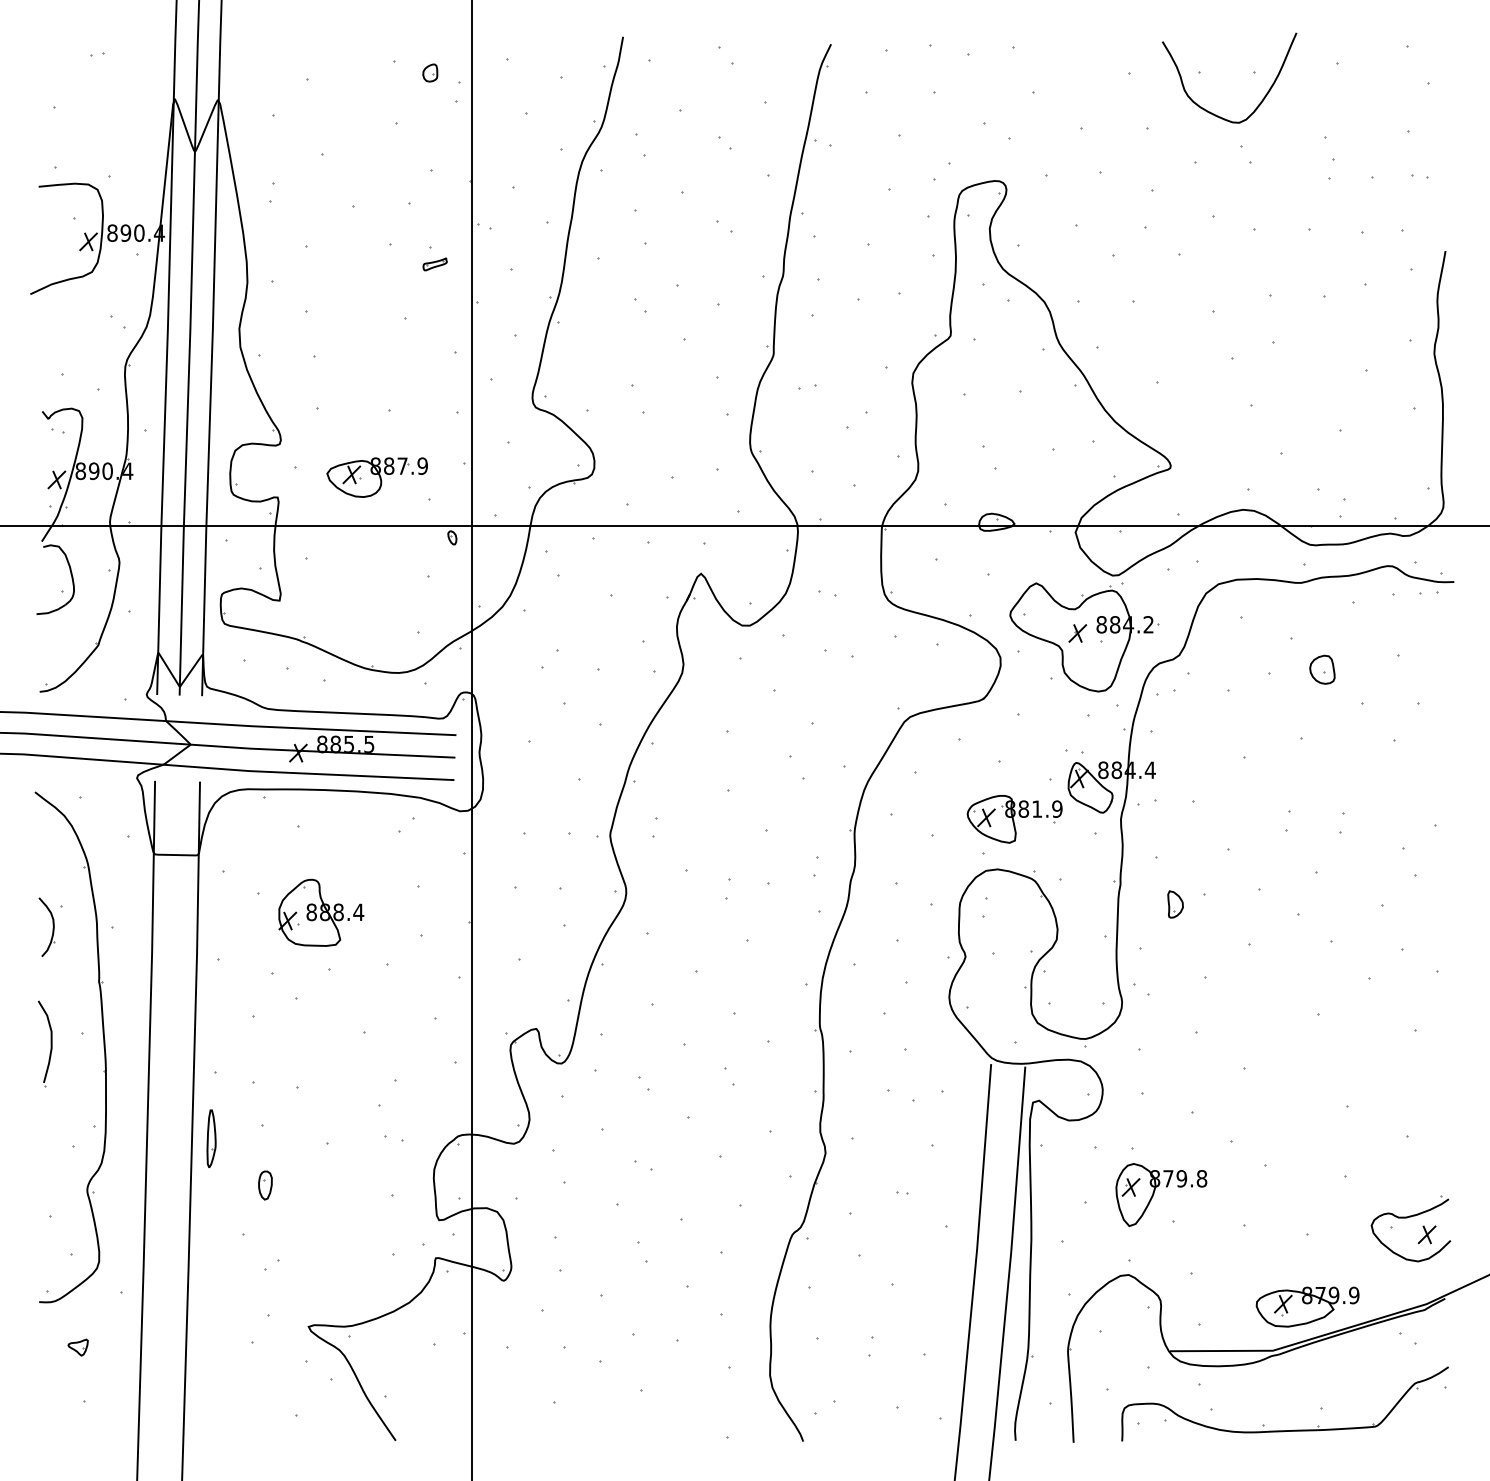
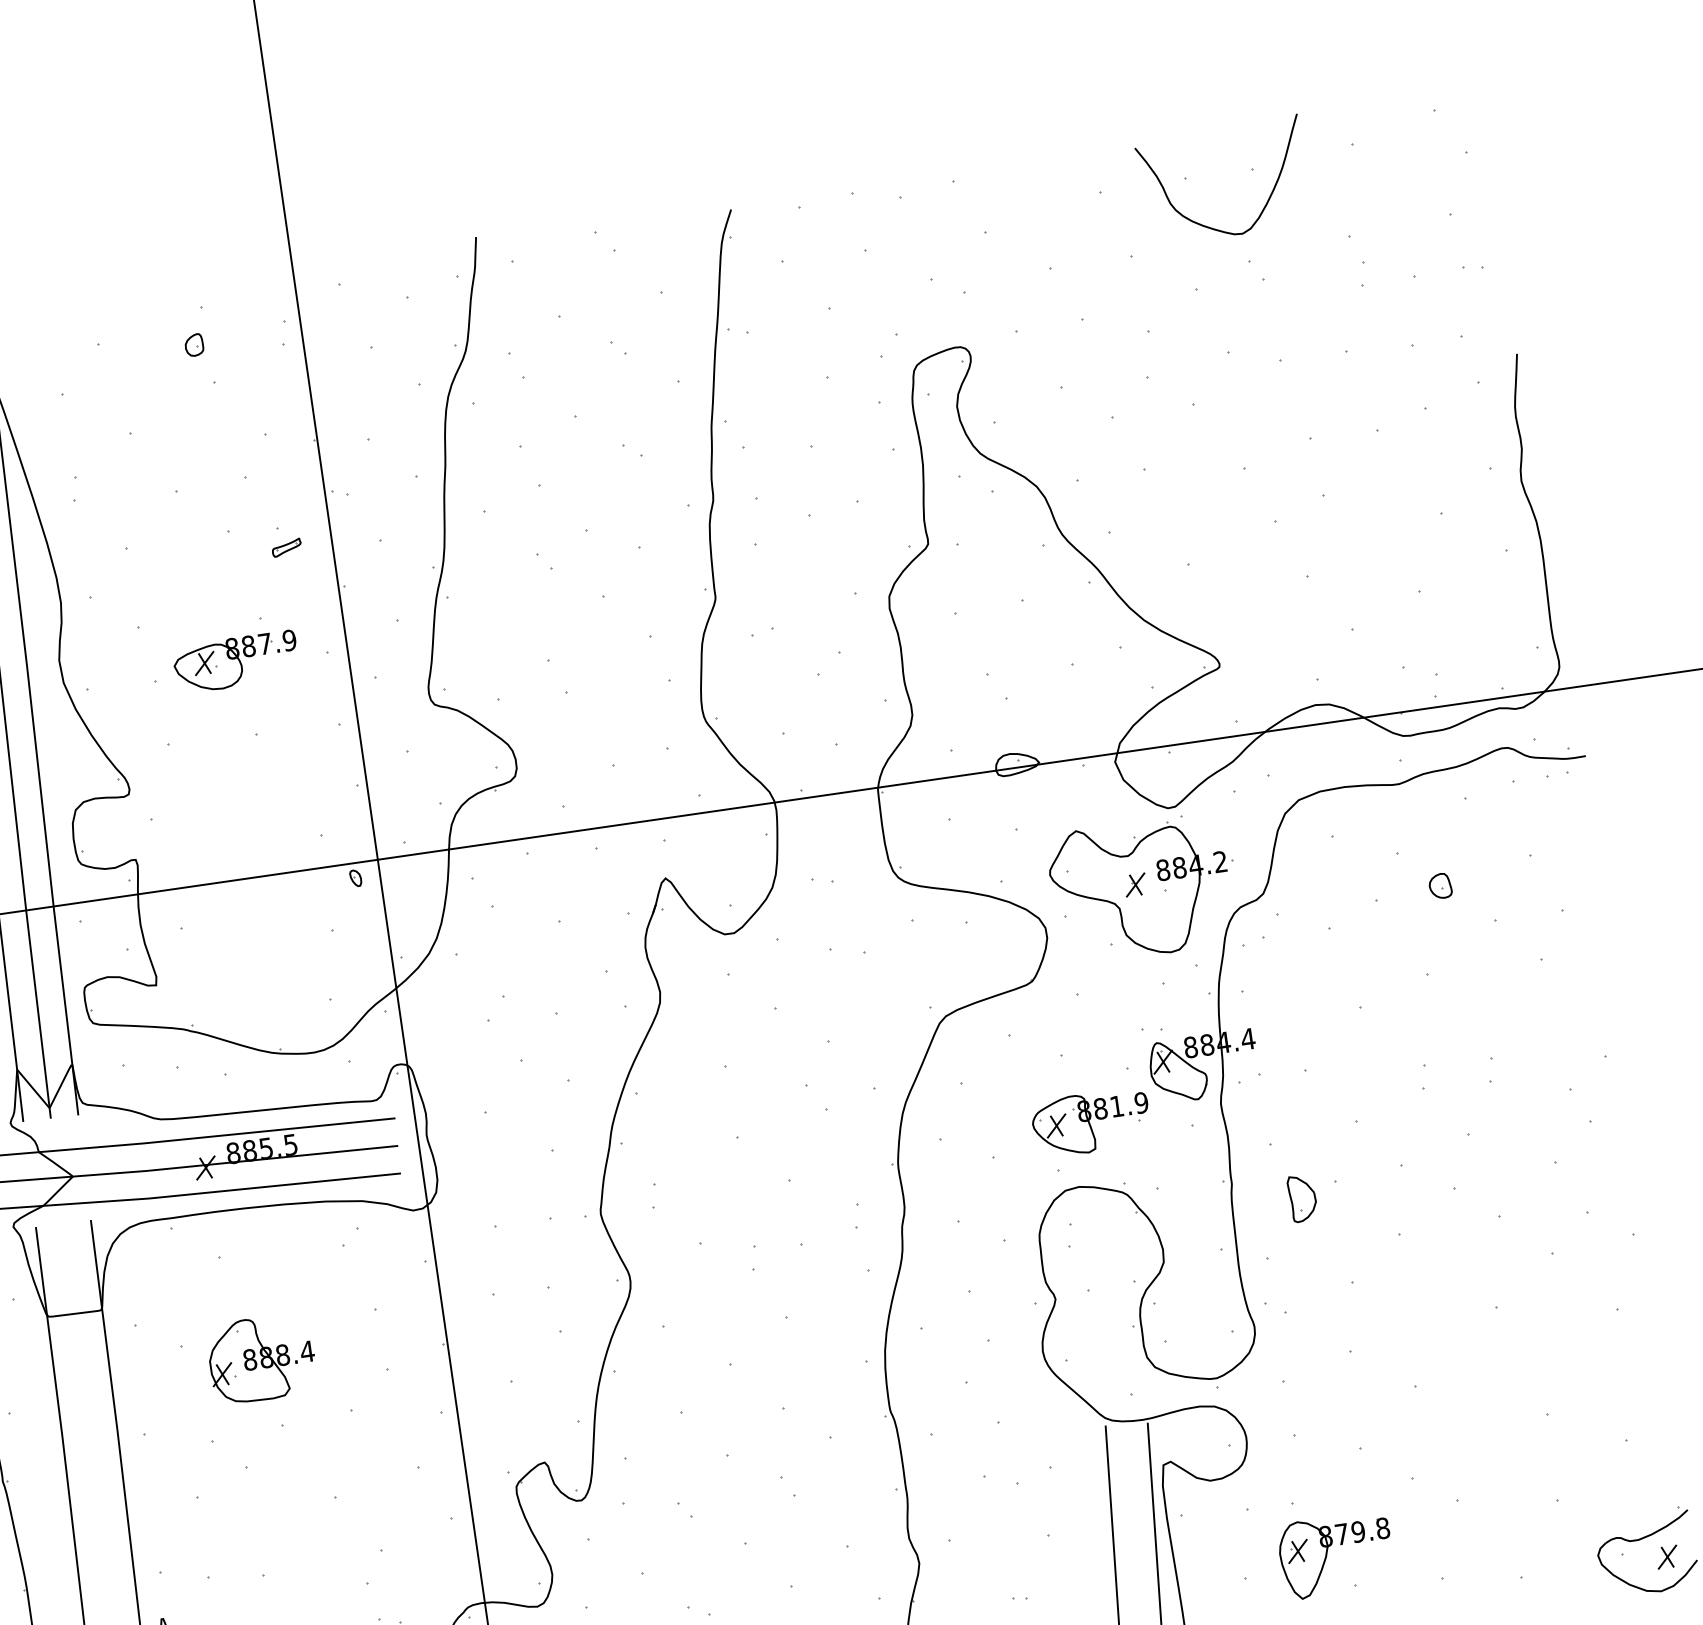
part: (430, 72) -> (194, 344), moved
part: (376, 477) -> (235, 662), moved
part: (1322, 669) -> (1440, 885), size x0.7
part: (1175, 904) -> (1302, 1198), size x1.4

